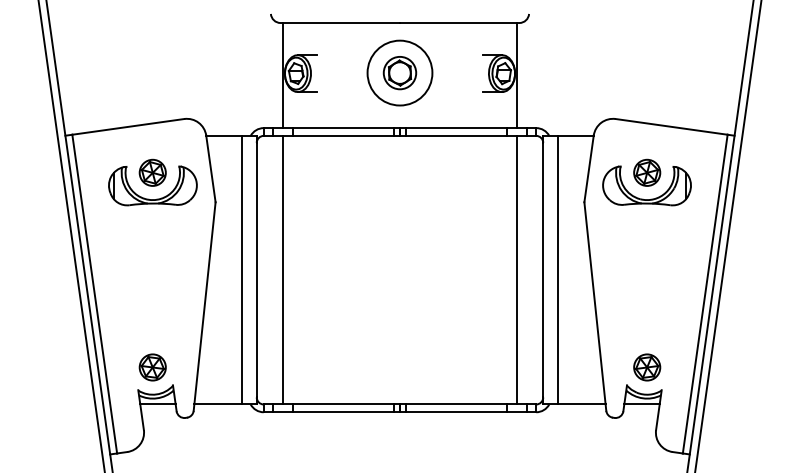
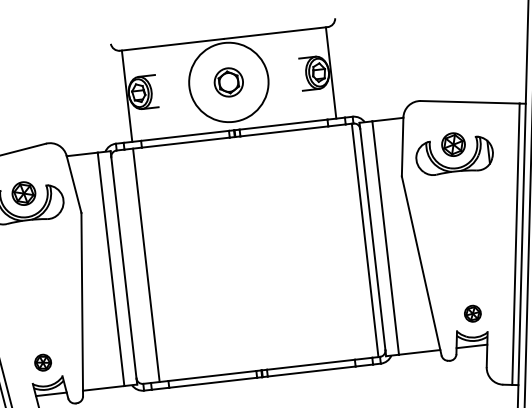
circle: (399, 72) -> (228, 81), size x1.4
line: (517, 269) -> (365, 239), moved
part: (152, 367) -> (42, 362), size x0.7
part: (647, 367) -> (473, 313), size x0.7

